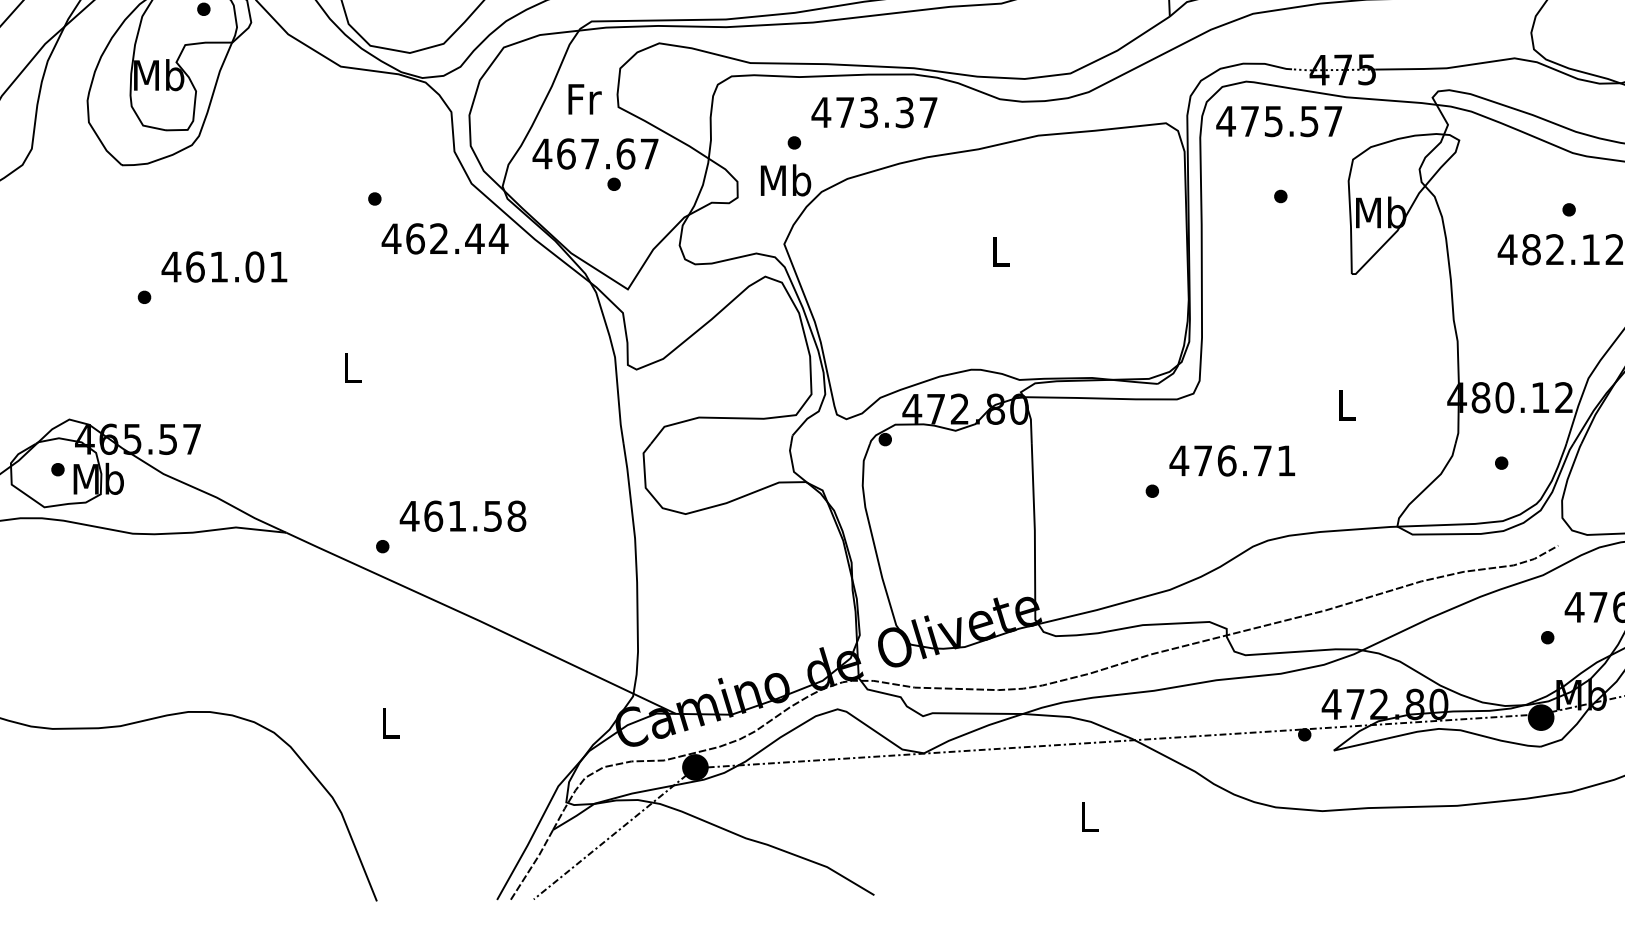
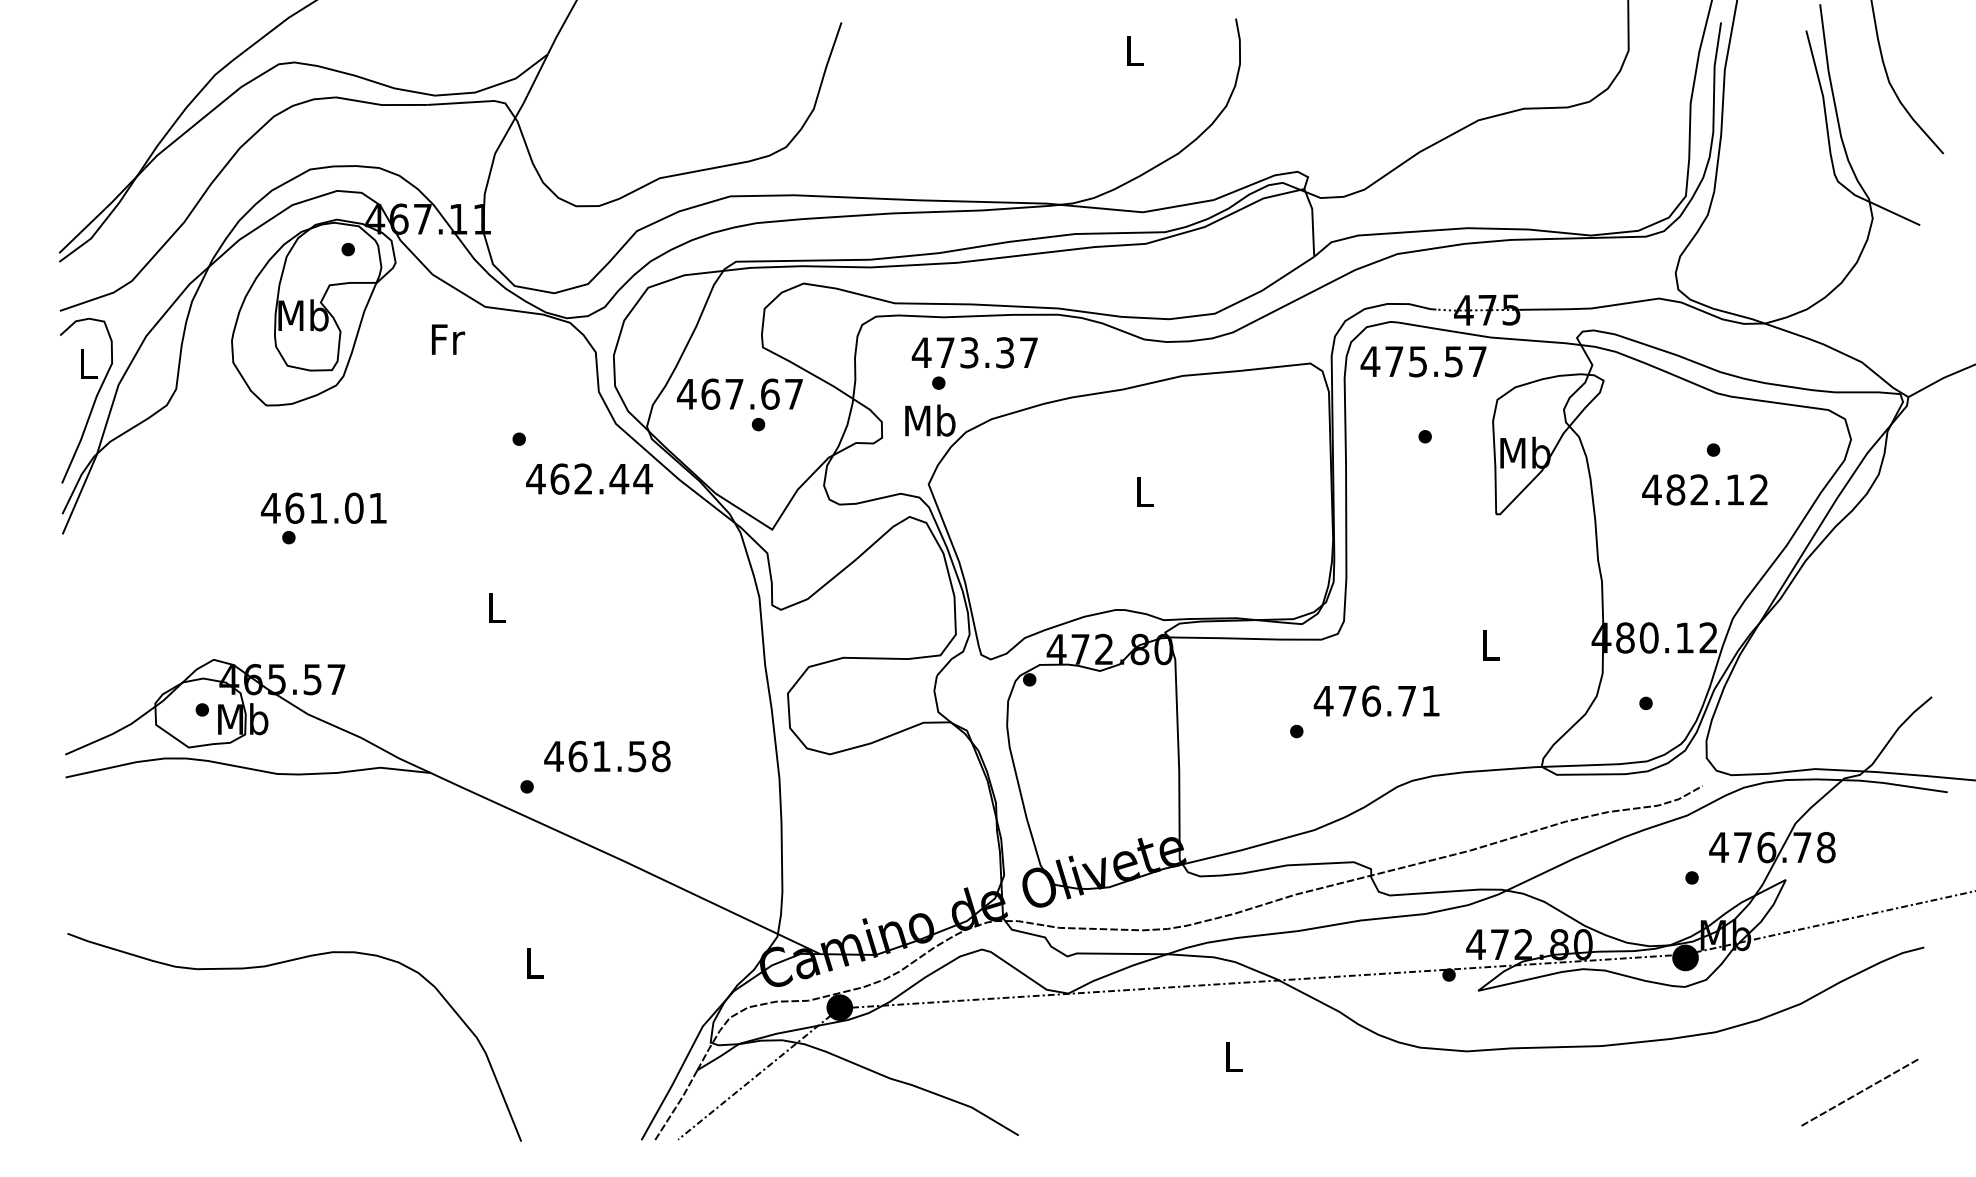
text: (585, 99) -> (448, 339), moved
text: (874, 112) -> (974, 352), moved
text: (224, 266) -> (323, 507), moved

